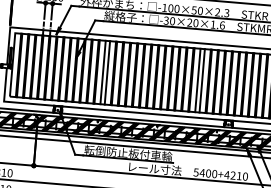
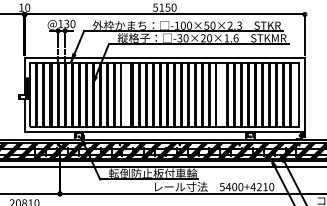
line: (107, 73) -> (125, 95), removed
line: (202, 81) -> (220, 95), removed

